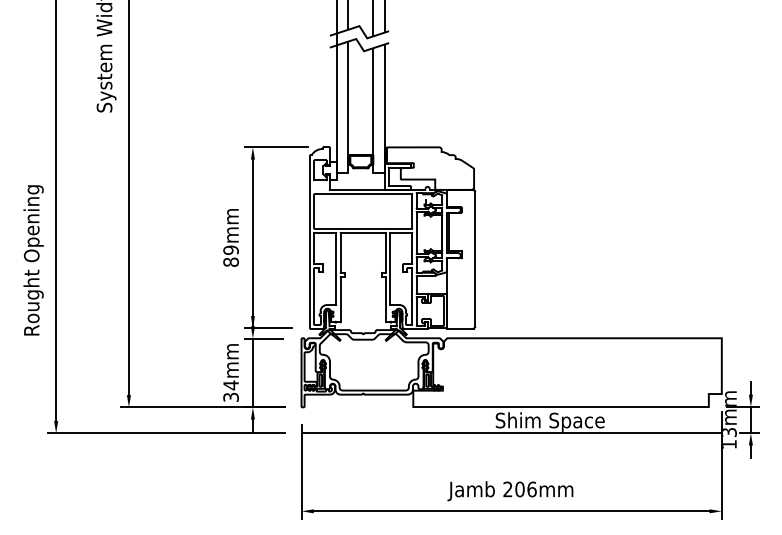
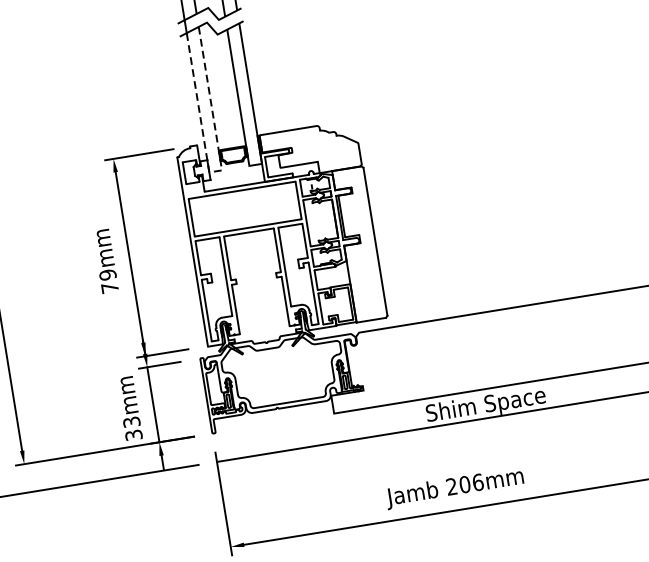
line: (344, 173) -> (217, 171), solid -> dashed
text: (230, 261) -> (109, 287), 89mm -> 79mm
text: (230, 385) -> (131, 422), 34mm -> 33mm

